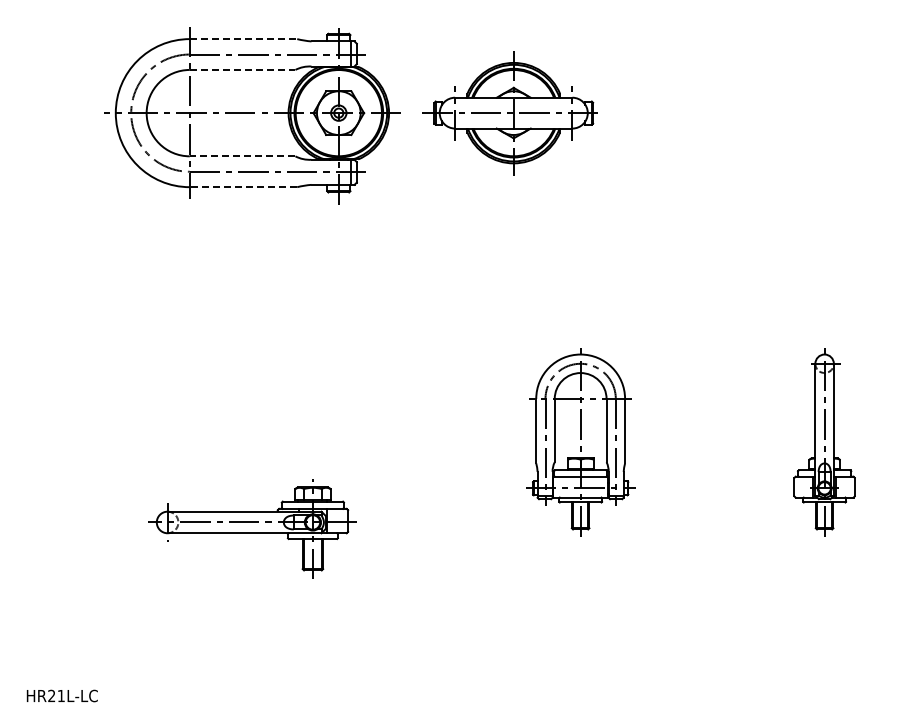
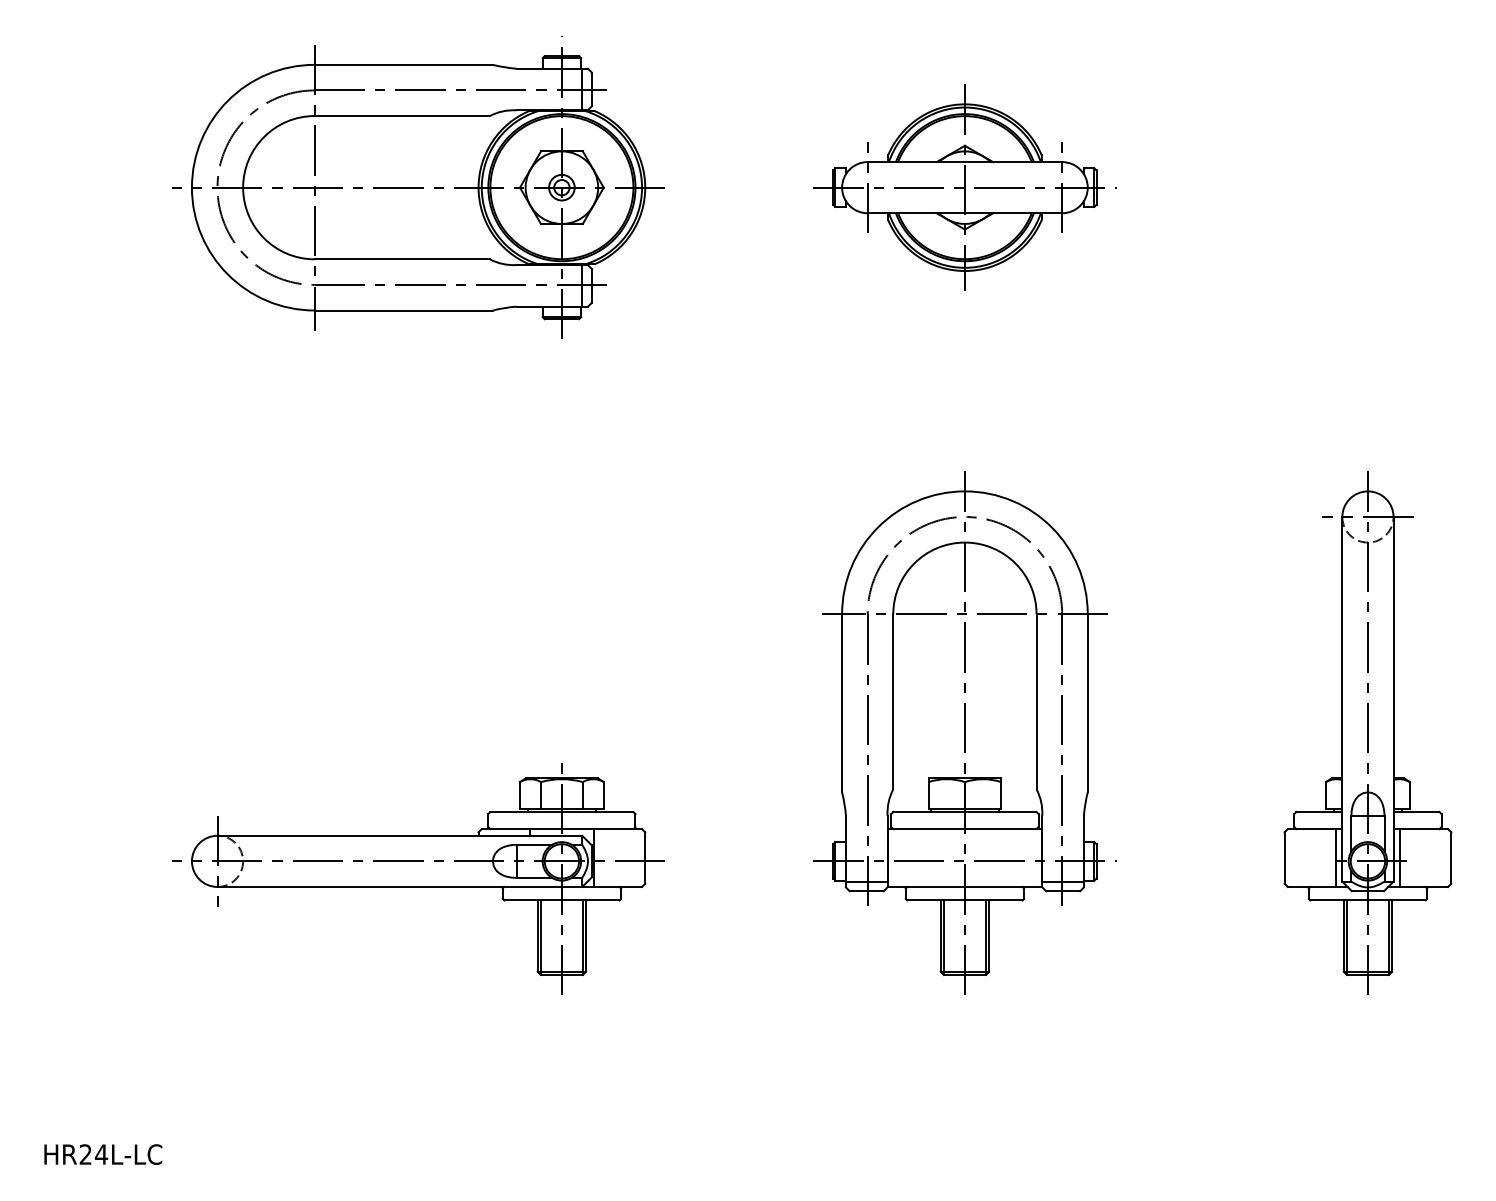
line: (243, 39) -> (403, 65), dashed -> solid
line: (242, 69) -> (402, 115), dashed -> solid
part: (509, 113) -> (957, 188), moved
line: (242, 156) -> (402, 259), dashed -> solid
line: (243, 187) -> (403, 311), dashed -> solid
part: (578, 441) -> (959, 732), size x1.67
part: (824, 441) -> (1367, 732), size x1.67
part: (252, 529) -> (418, 878), size x1.43
text: (61, 695) -> (101, 1153), HR21L-LC -> HR24L-LC

